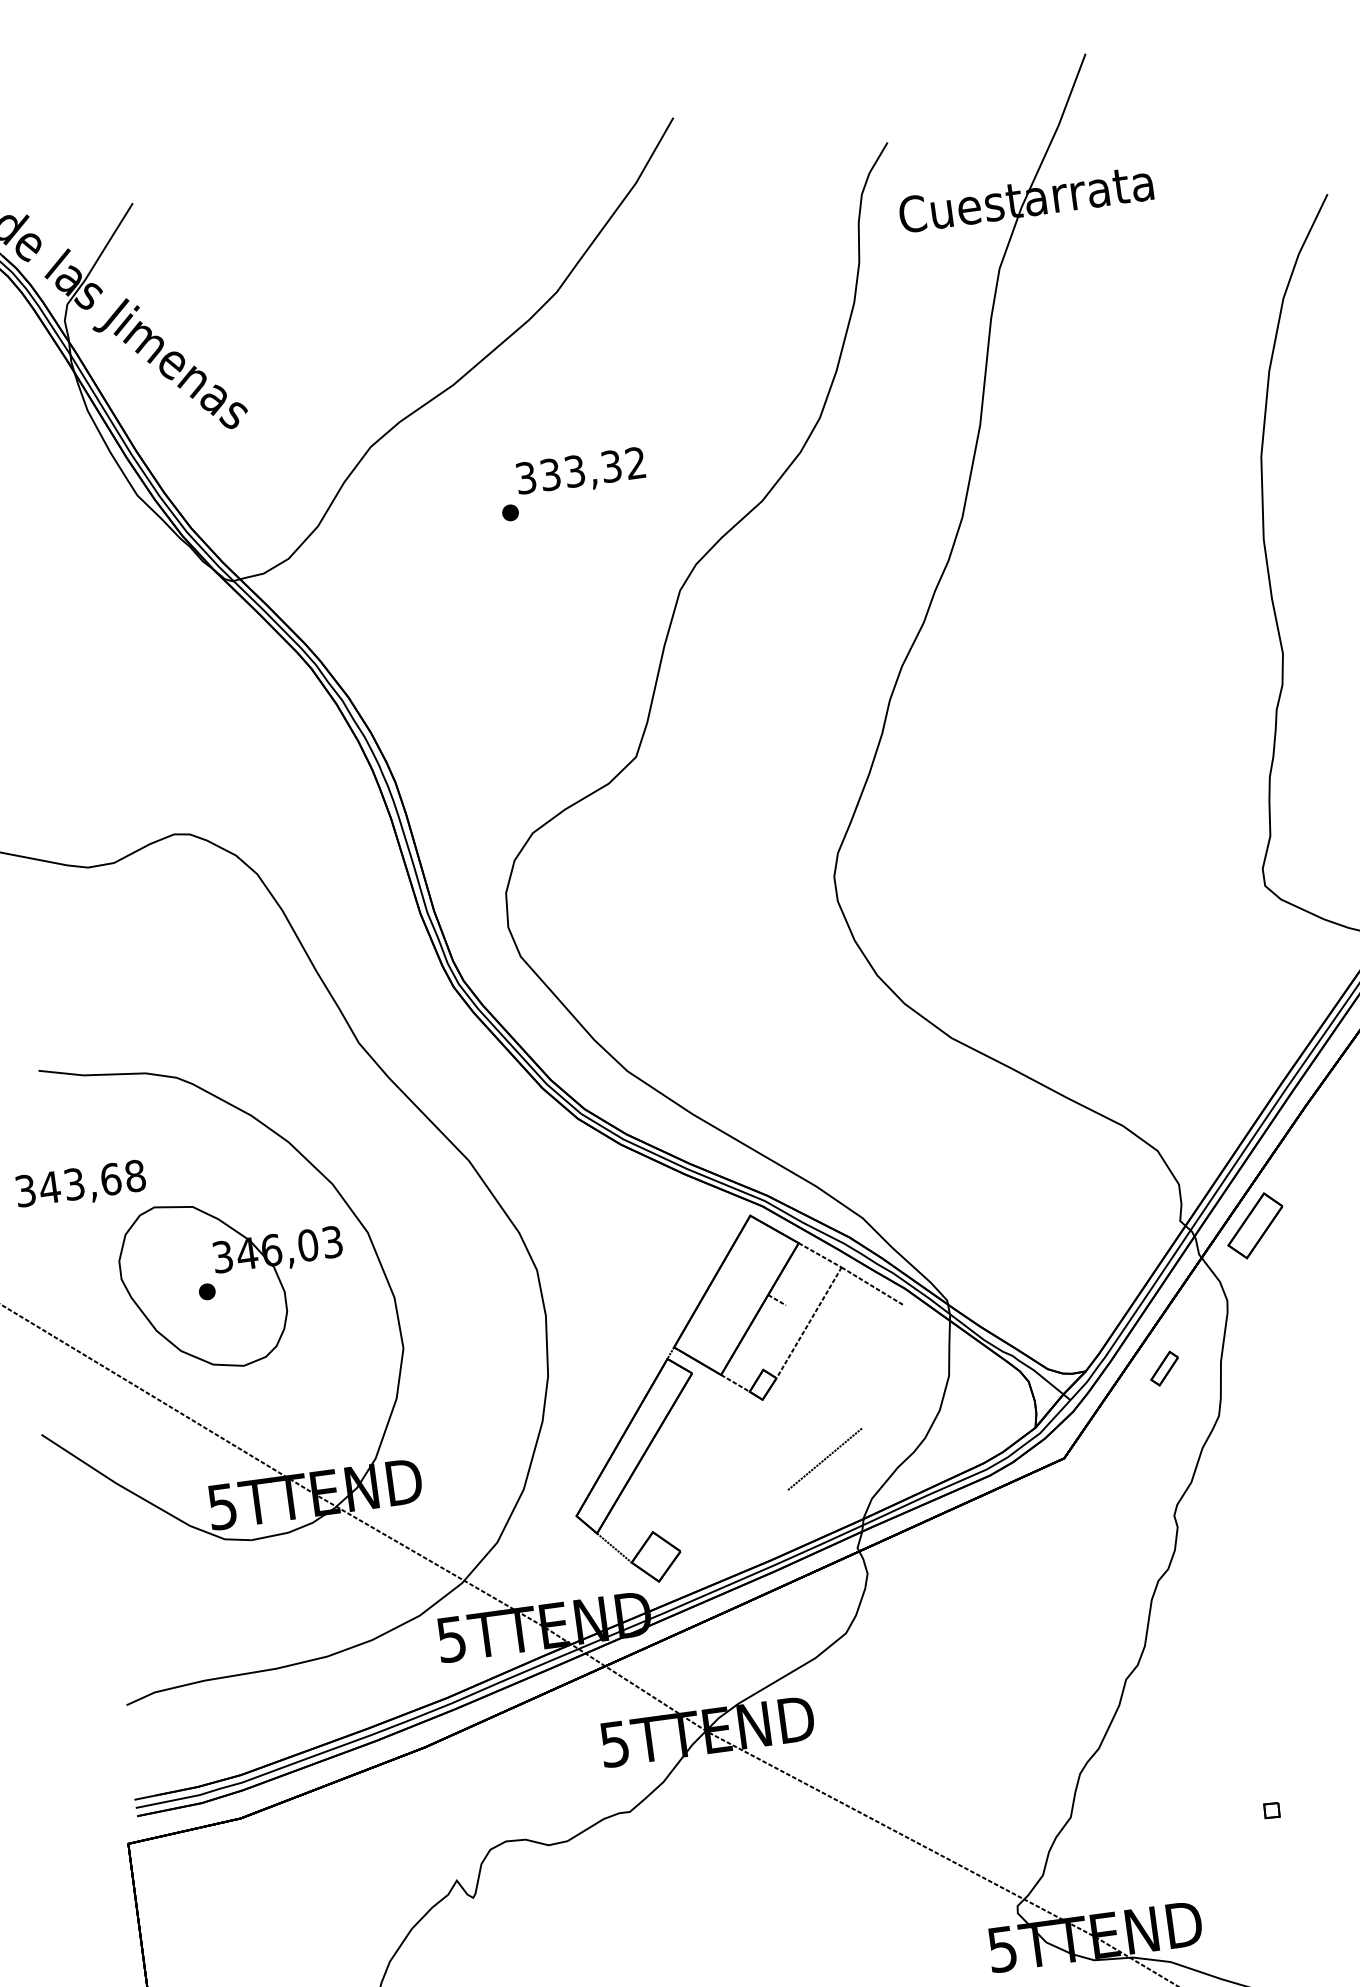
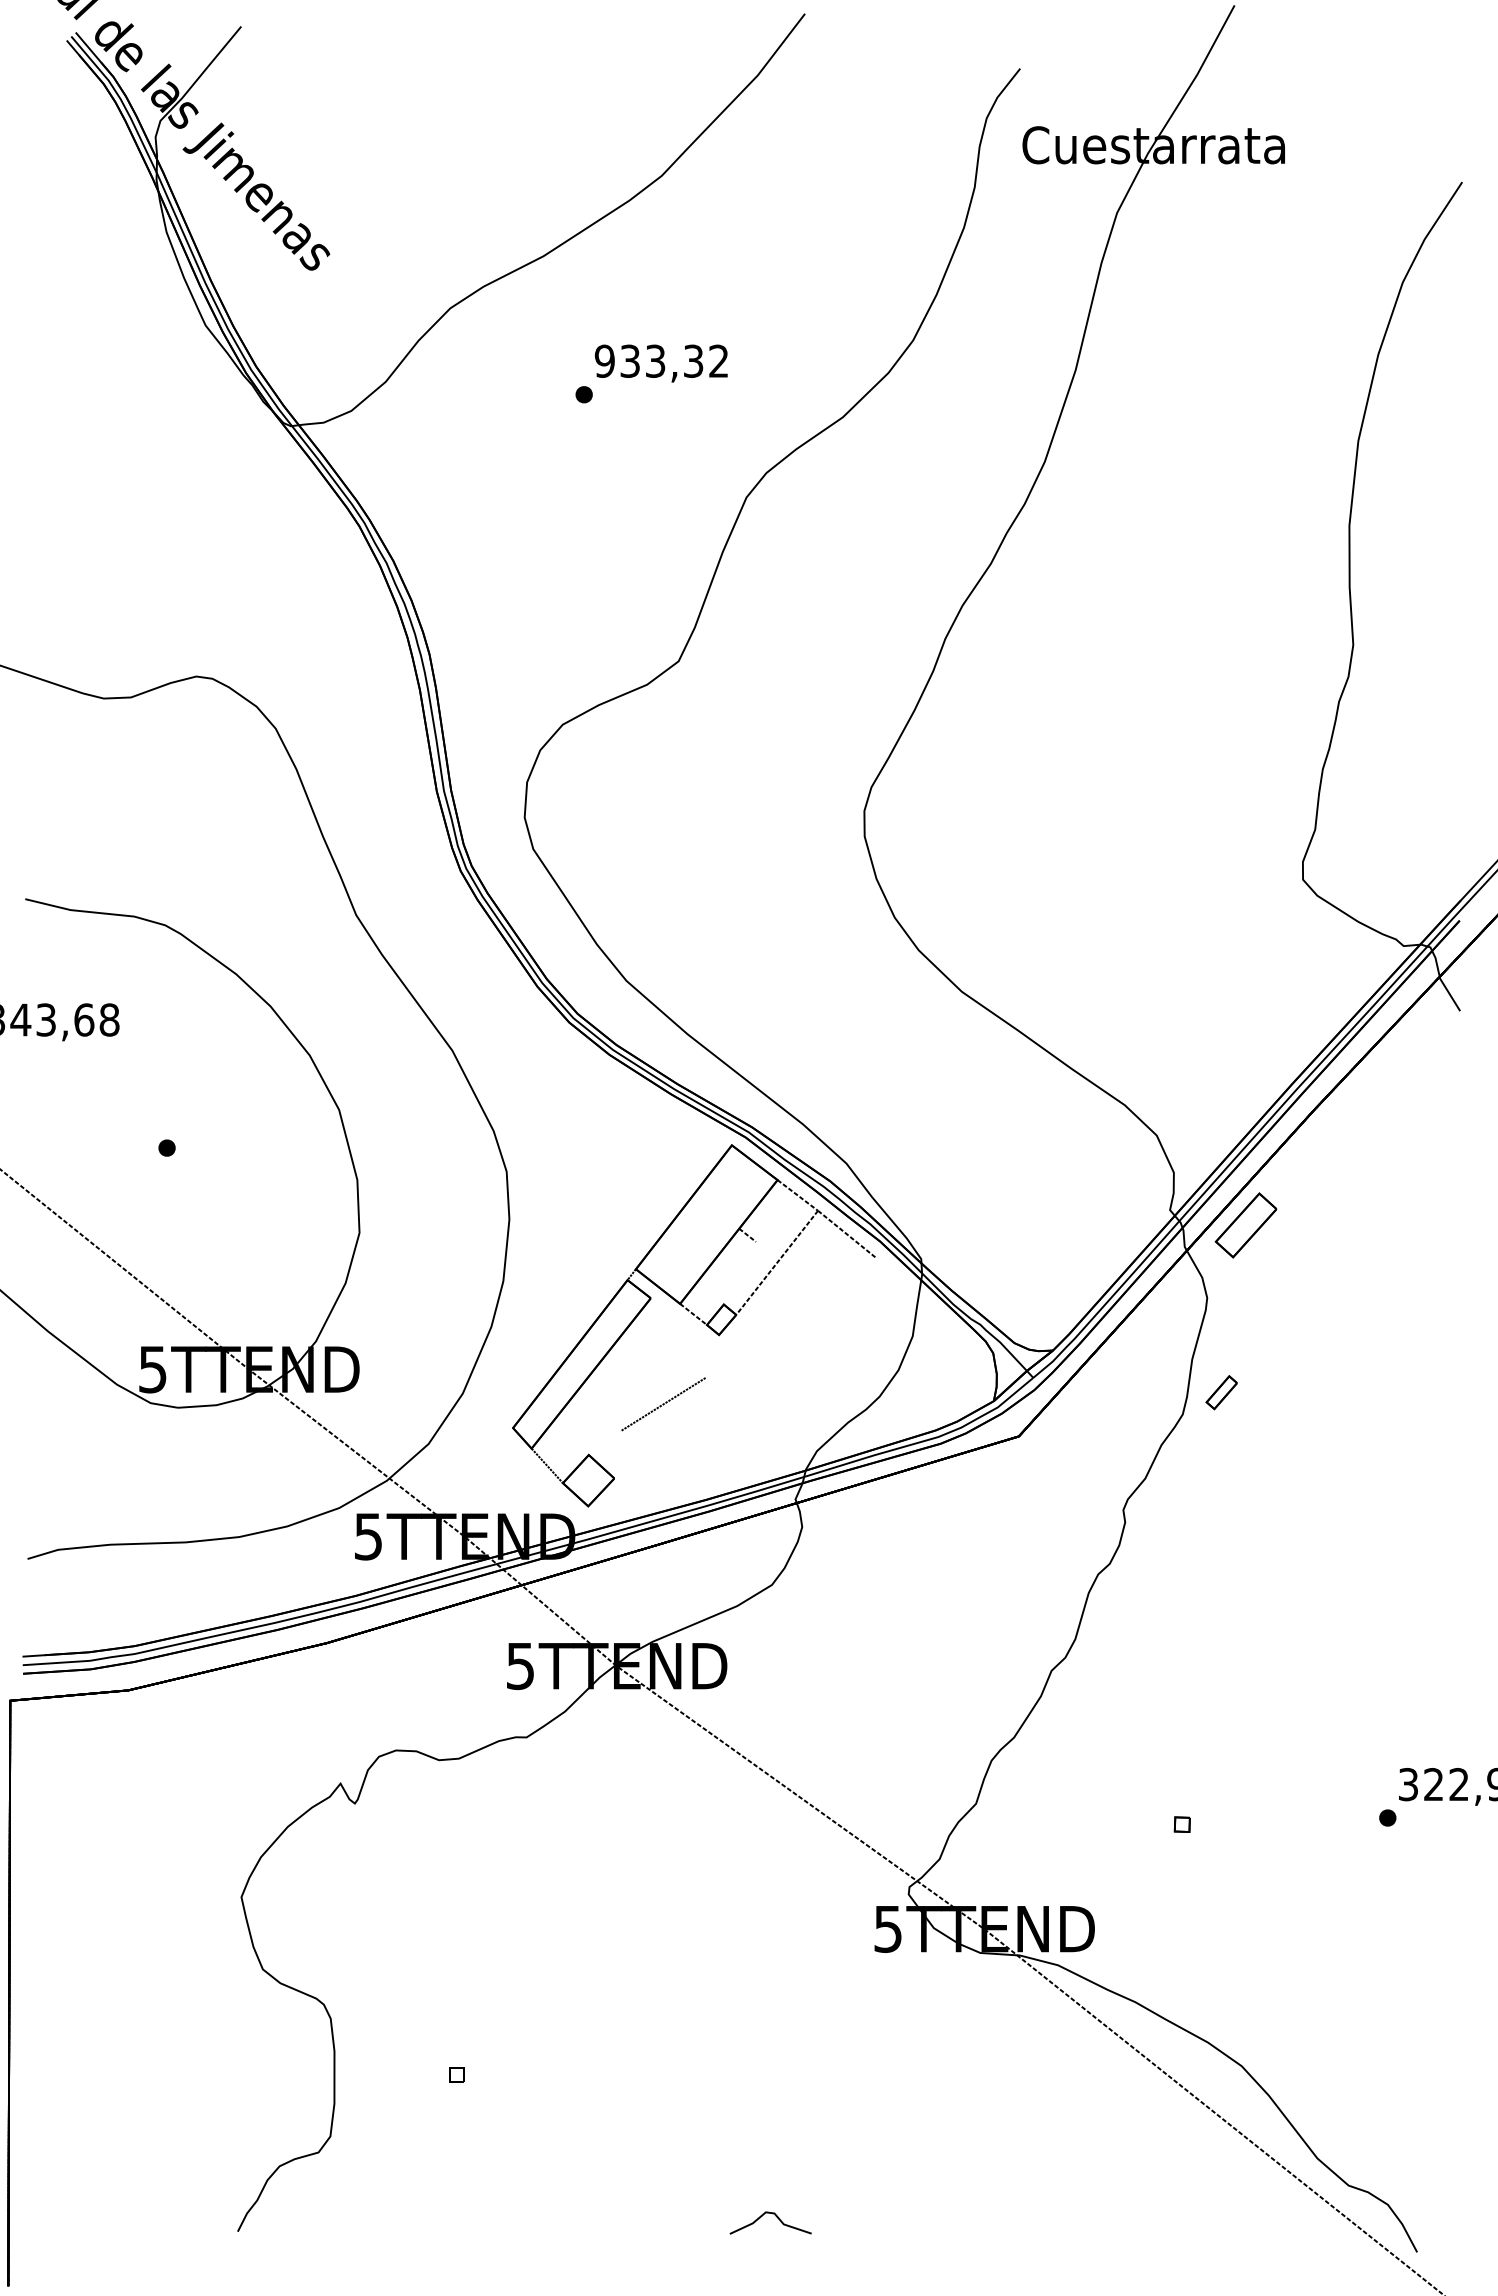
text: (525, 477) -> (604, 360), 333,32 -> 933,32
part: (233, 1281) -> (195, 1141), removed
part: (1164, 1368) -> (1221, 1392), moved
line: (824, 1459) -> (663, 1404), moved

